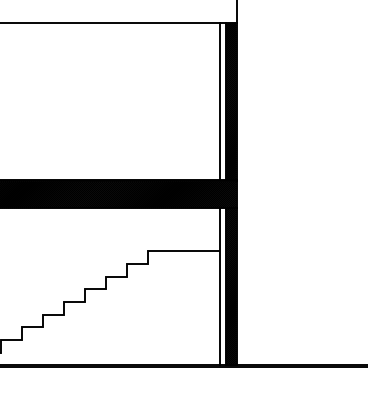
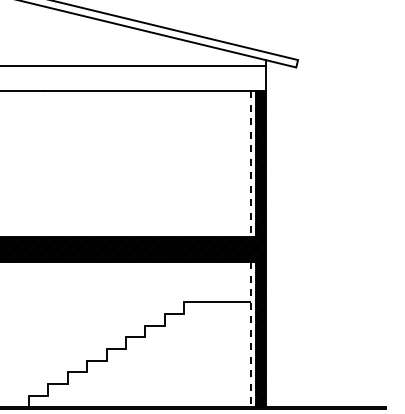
line: (220, 100) -> (250, 163), solid -> dashed
line: (220, 286) -> (250, 334), solid -> dashed

